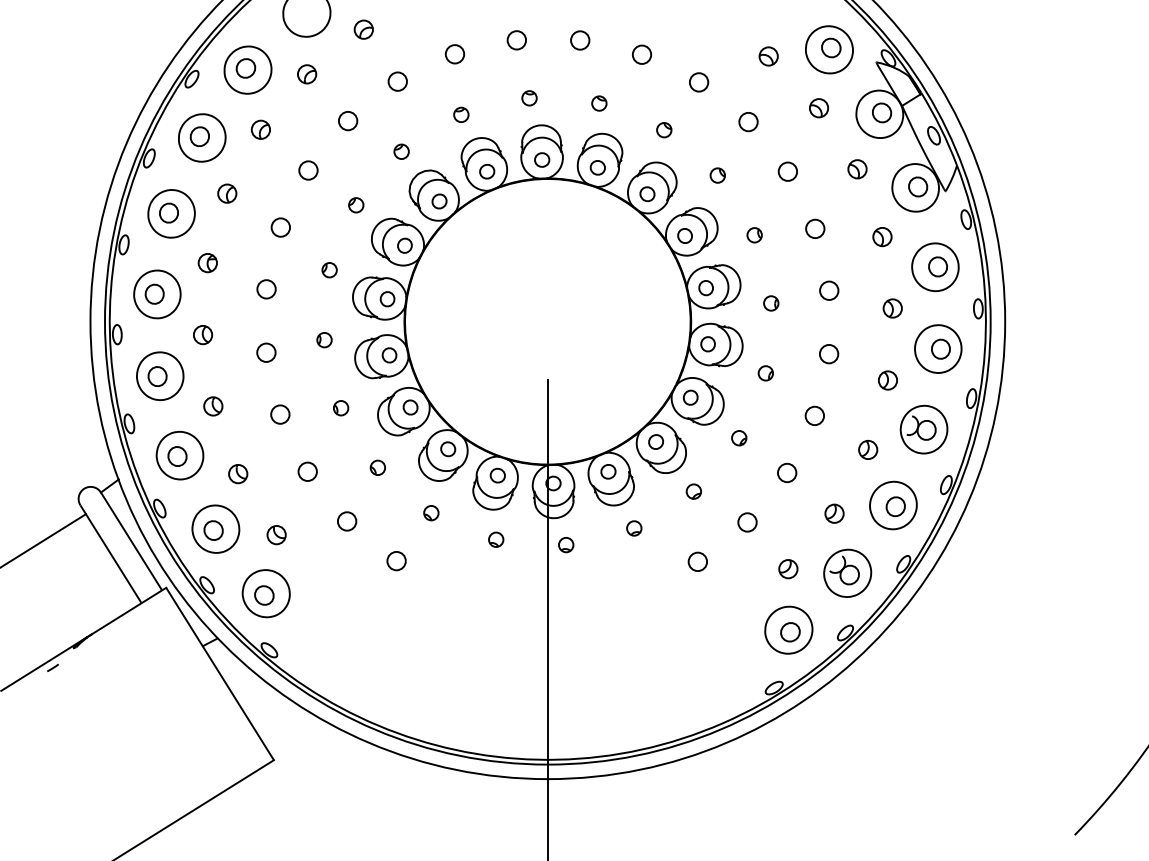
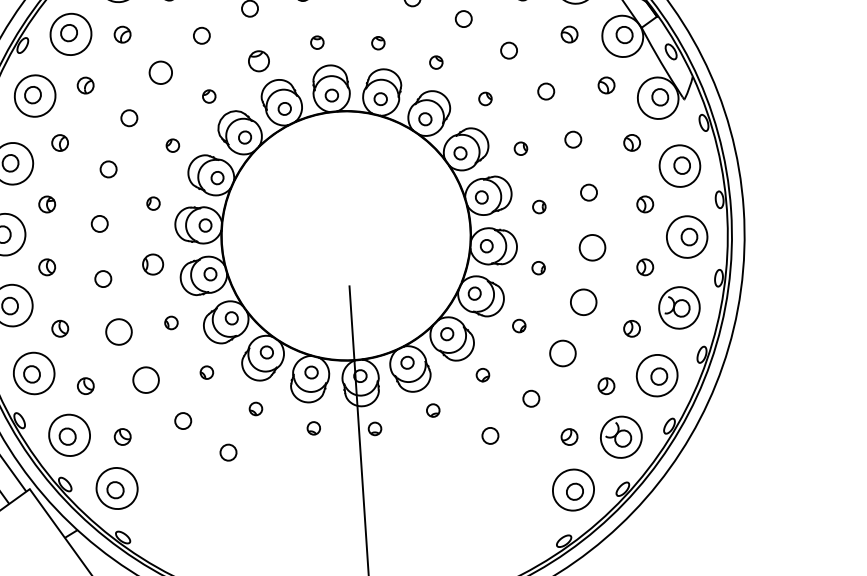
part: (461, 114) -> (259, 60), size x1.6
circle: (348, 121) -> (161, 73), size x1.4
part: (324, 340) -> (153, 265), size x1.6
circle: (828, 353) -> (591, 247), size x1.6
circle: (280, 414) -> (119, 331), size x1.6
circle: (814, 415) -> (583, 301), size x1.6
circle: (307, 471) -> (145, 379), size x1.6
circle: (787, 472) -> (563, 353), size x1.6

